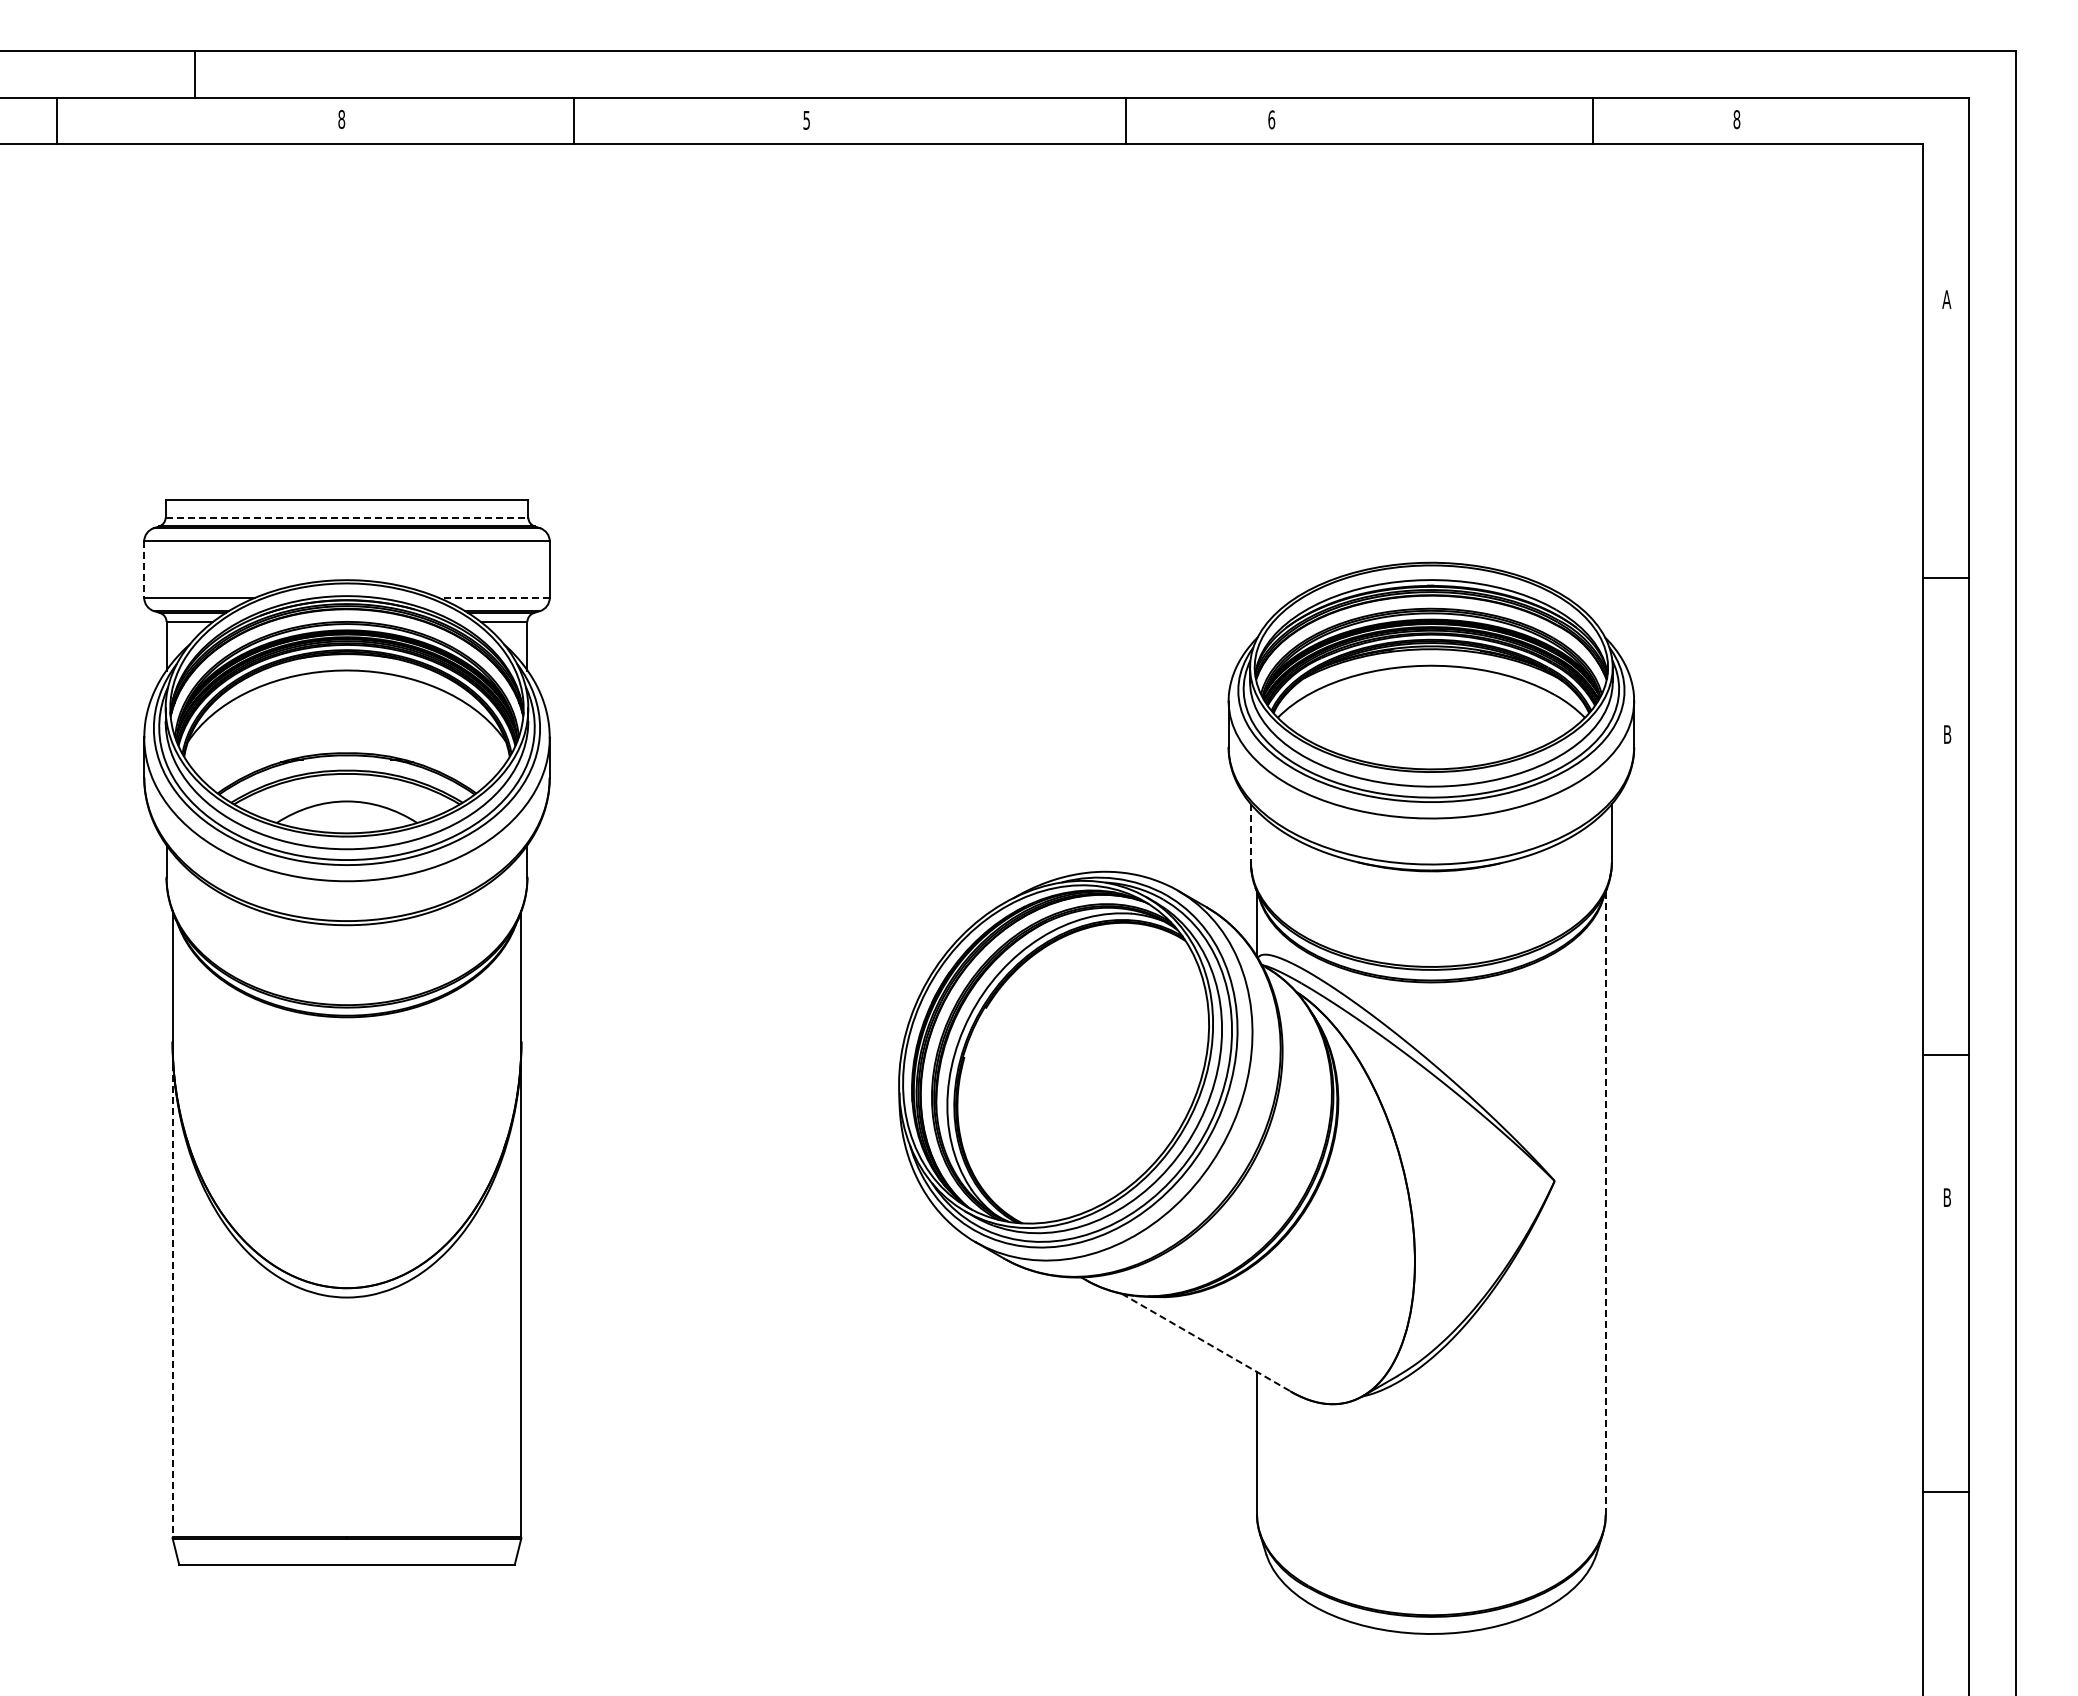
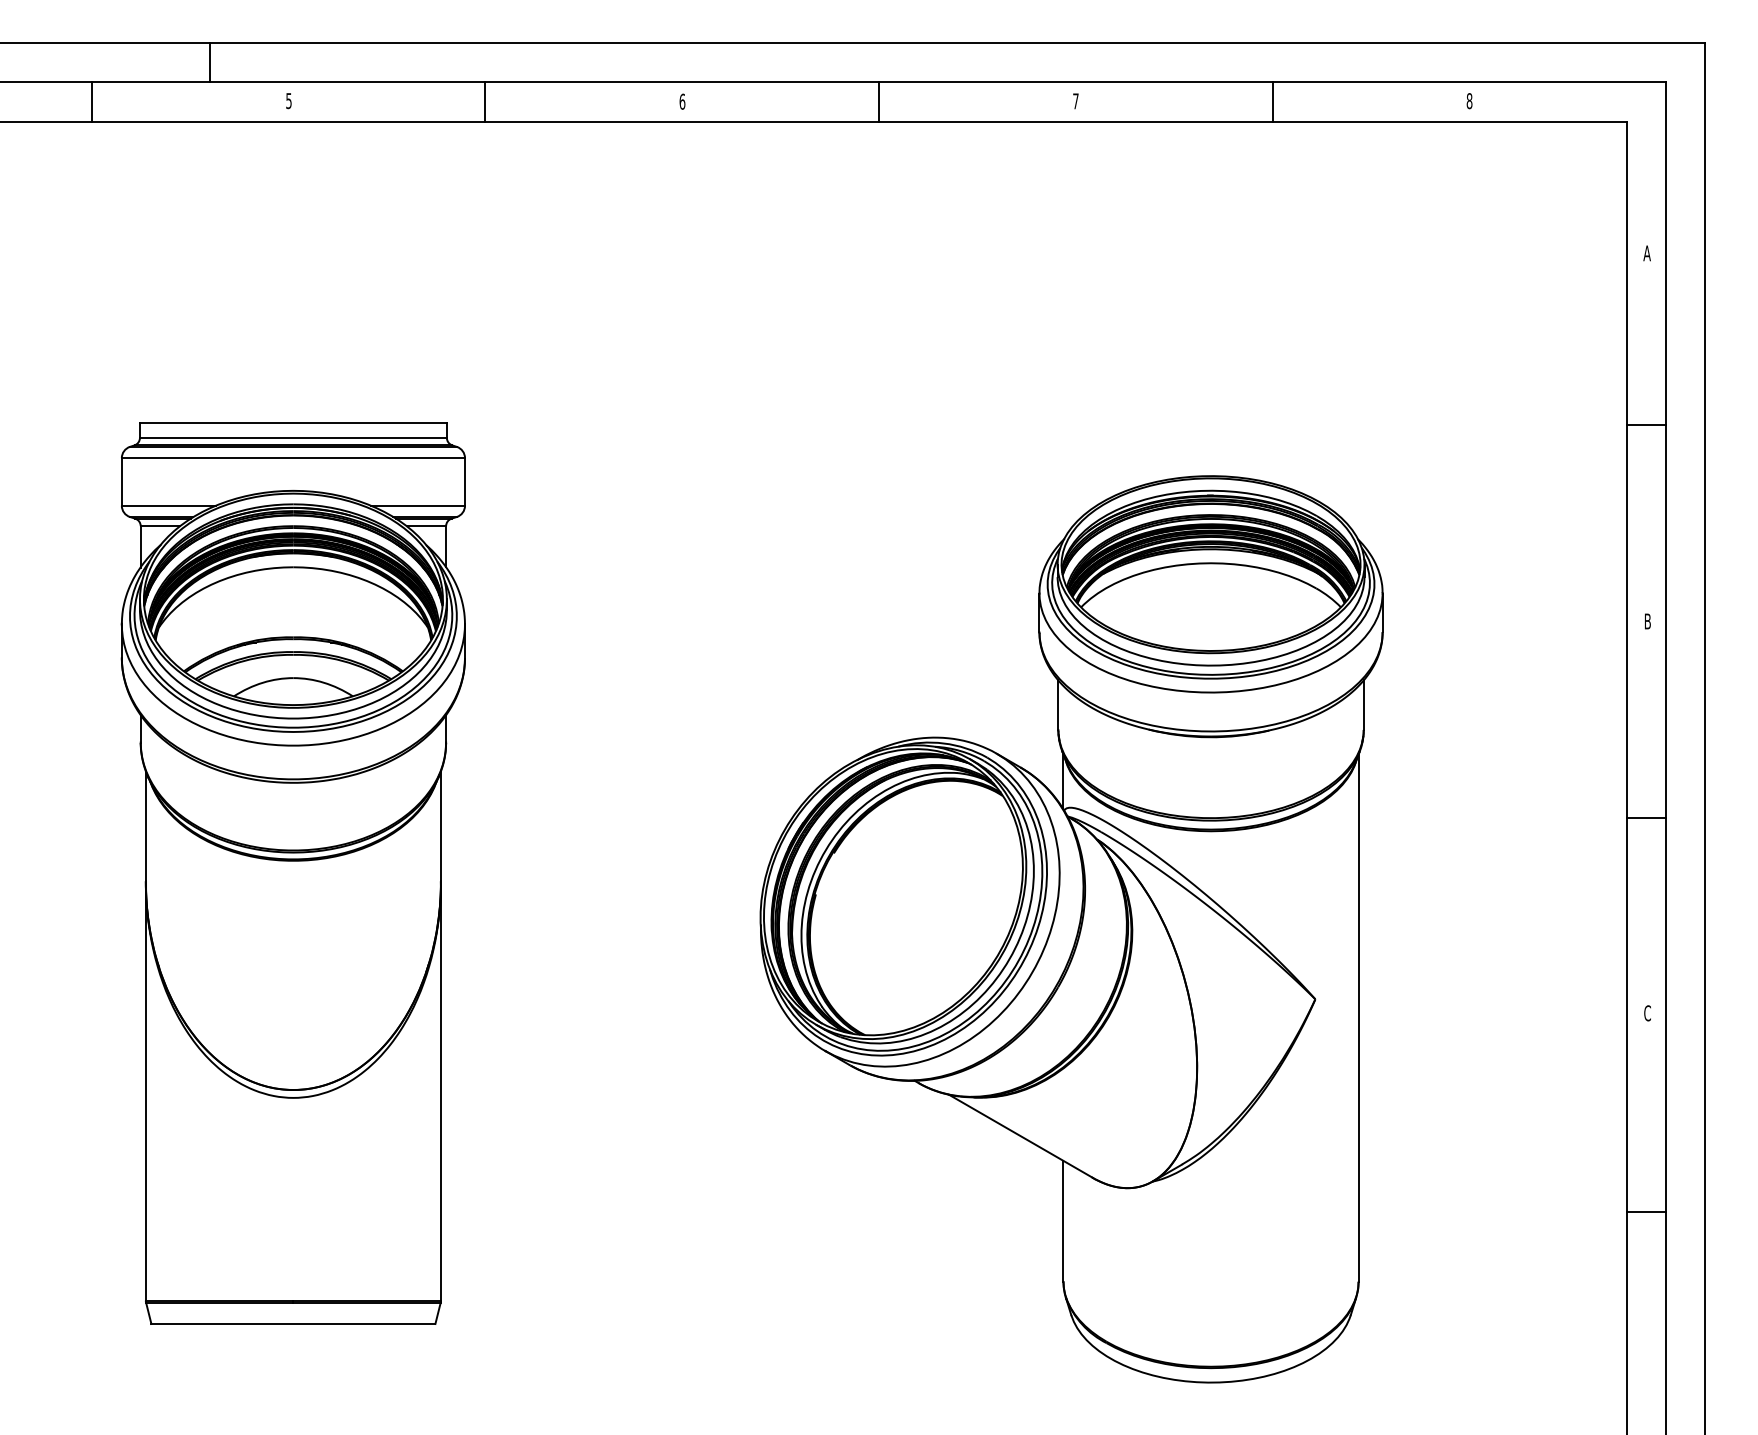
line: (195, 74) -> (210, 62), moved
text: (341, 118) -> (288, 100), 8 -> 5
text: (806, 119) -> (682, 101), 5 -> 6
text: (1271, 119) -> (1075, 101), 6 -> 7
line: (56, 120) -> (91, 101), moved
line: (1126, 120) -> (879, 101), moved
line: (1593, 120) -> (1272, 101), moved
line: (347, 517) -> (293, 437), dashed -> solid
line: (144, 570) -> (122, 482), dashed -> solid
line: (1945, 578) -> (1646, 425), moved
line: (493, 597) -> (417, 505), dashed -> solid
line: (1250, 833) -> (1057, 705), dashed -> solid
line: (1945, 1055) -> (1646, 818), moved
text: (1947, 1197) -> (1647, 1013), B -> C
line: (1605, 1202) -> (1358, 1017), dashed -> solid
line: (172, 1289) -> (145, 1091), dashed -> solid
line: (1207, 1343) -> (1021, 1136), dashed -> solid
line: (1945, 1492) -> (1646, 1212), moved

